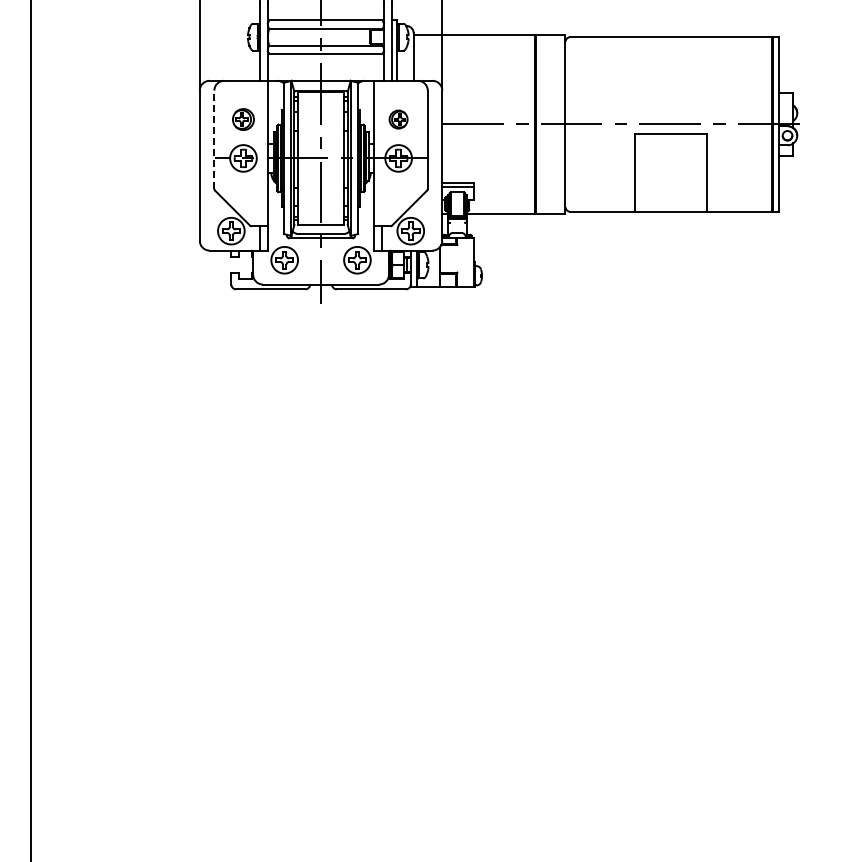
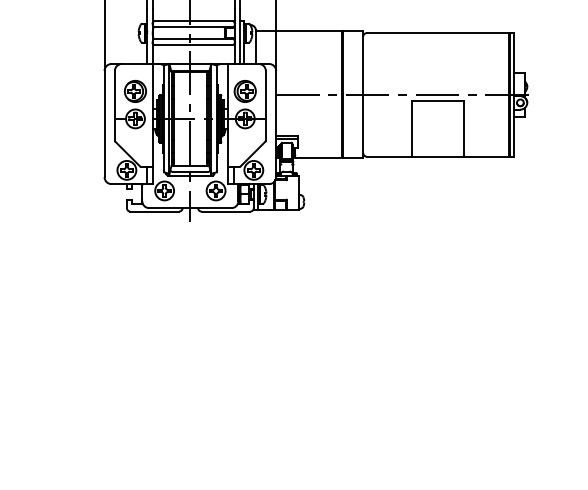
part: (243, 119) -> (135, 91), size x1.43
part: (398, 119) -> (245, 91), size x1.67
line: (214, 139) -> (114, 105), dashed -> solid

